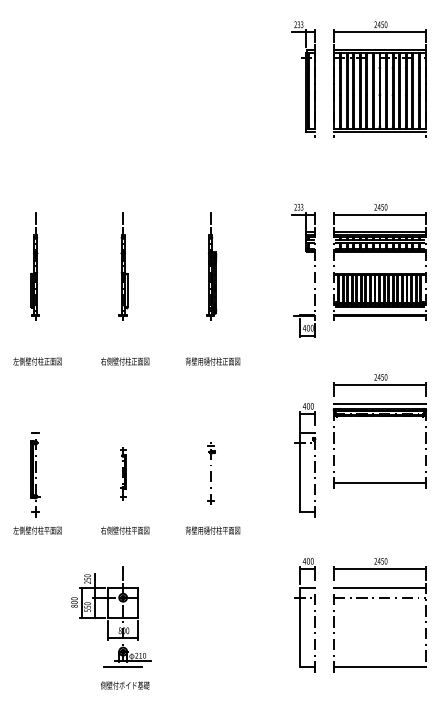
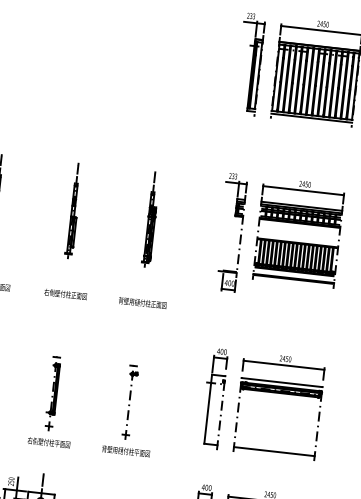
part: (379, 416) -> (280, 393), moved
part: (123, 474) -> (53, 393), size x1.67
part: (211, 474) -> (130, 402), size x1.43

